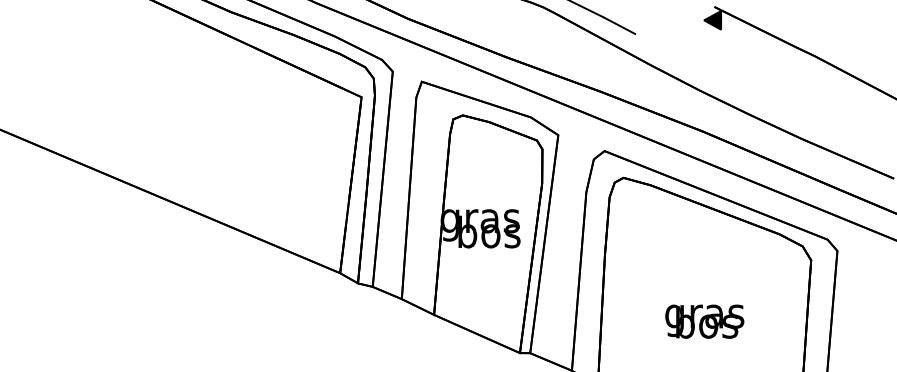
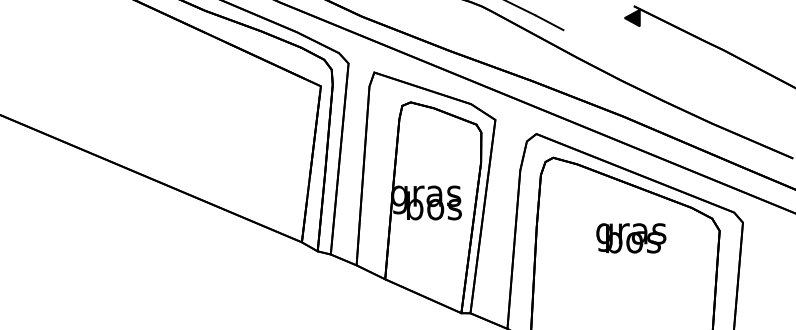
text: (704, 321) -> (631, 238), moved

